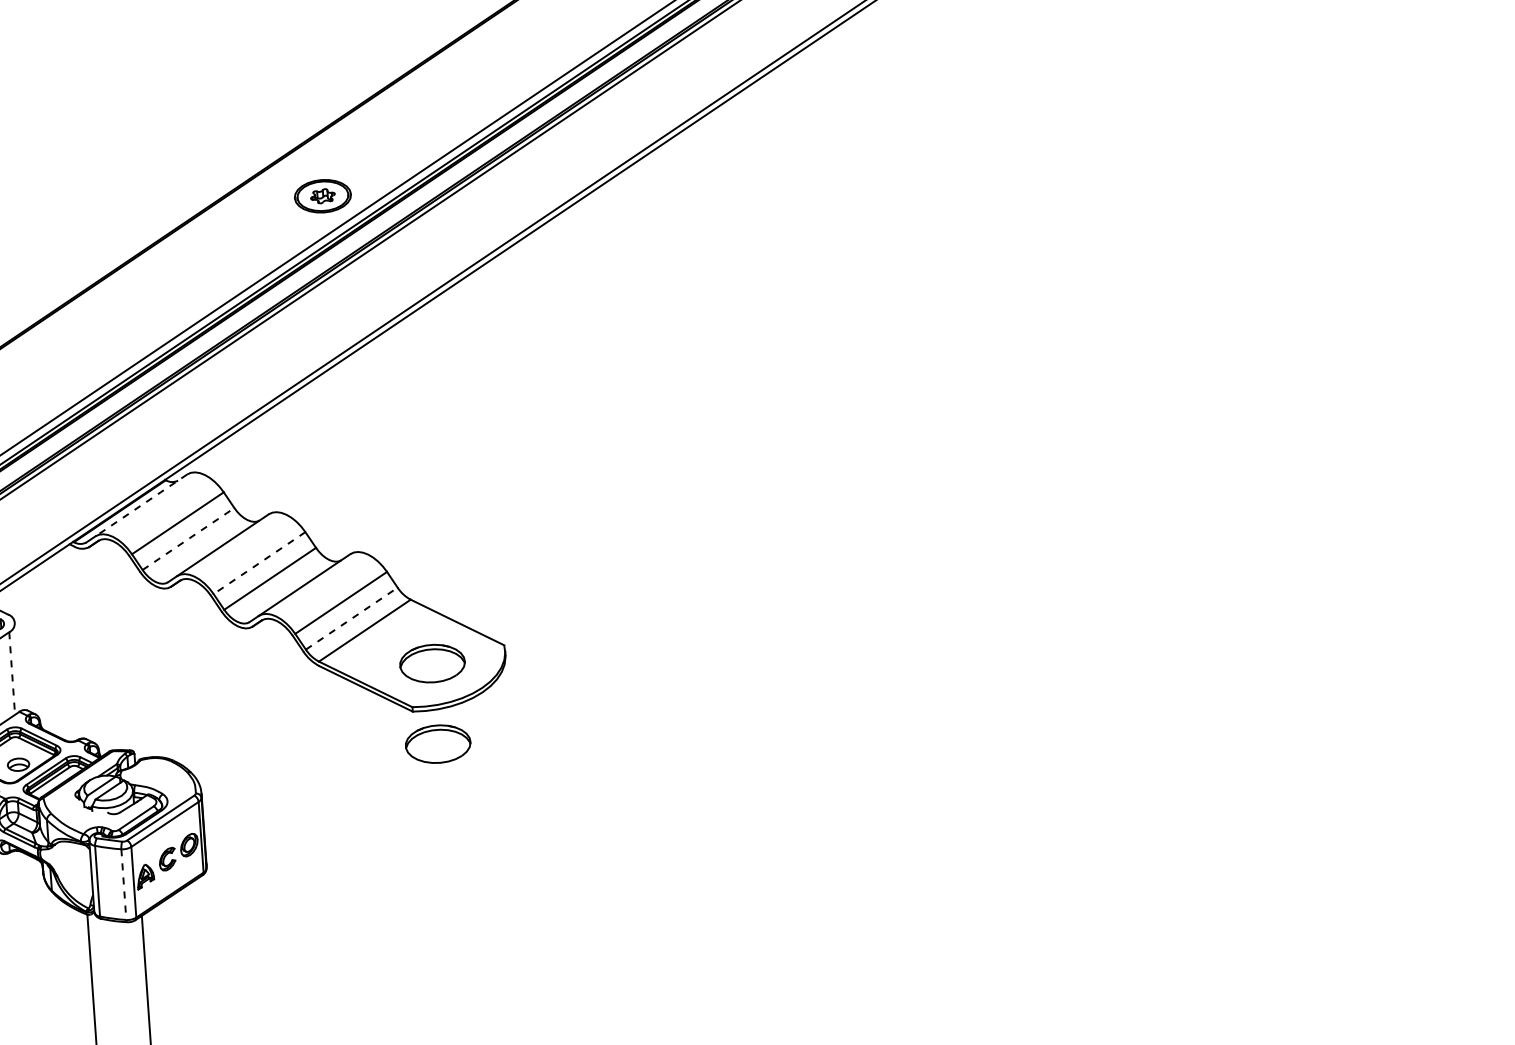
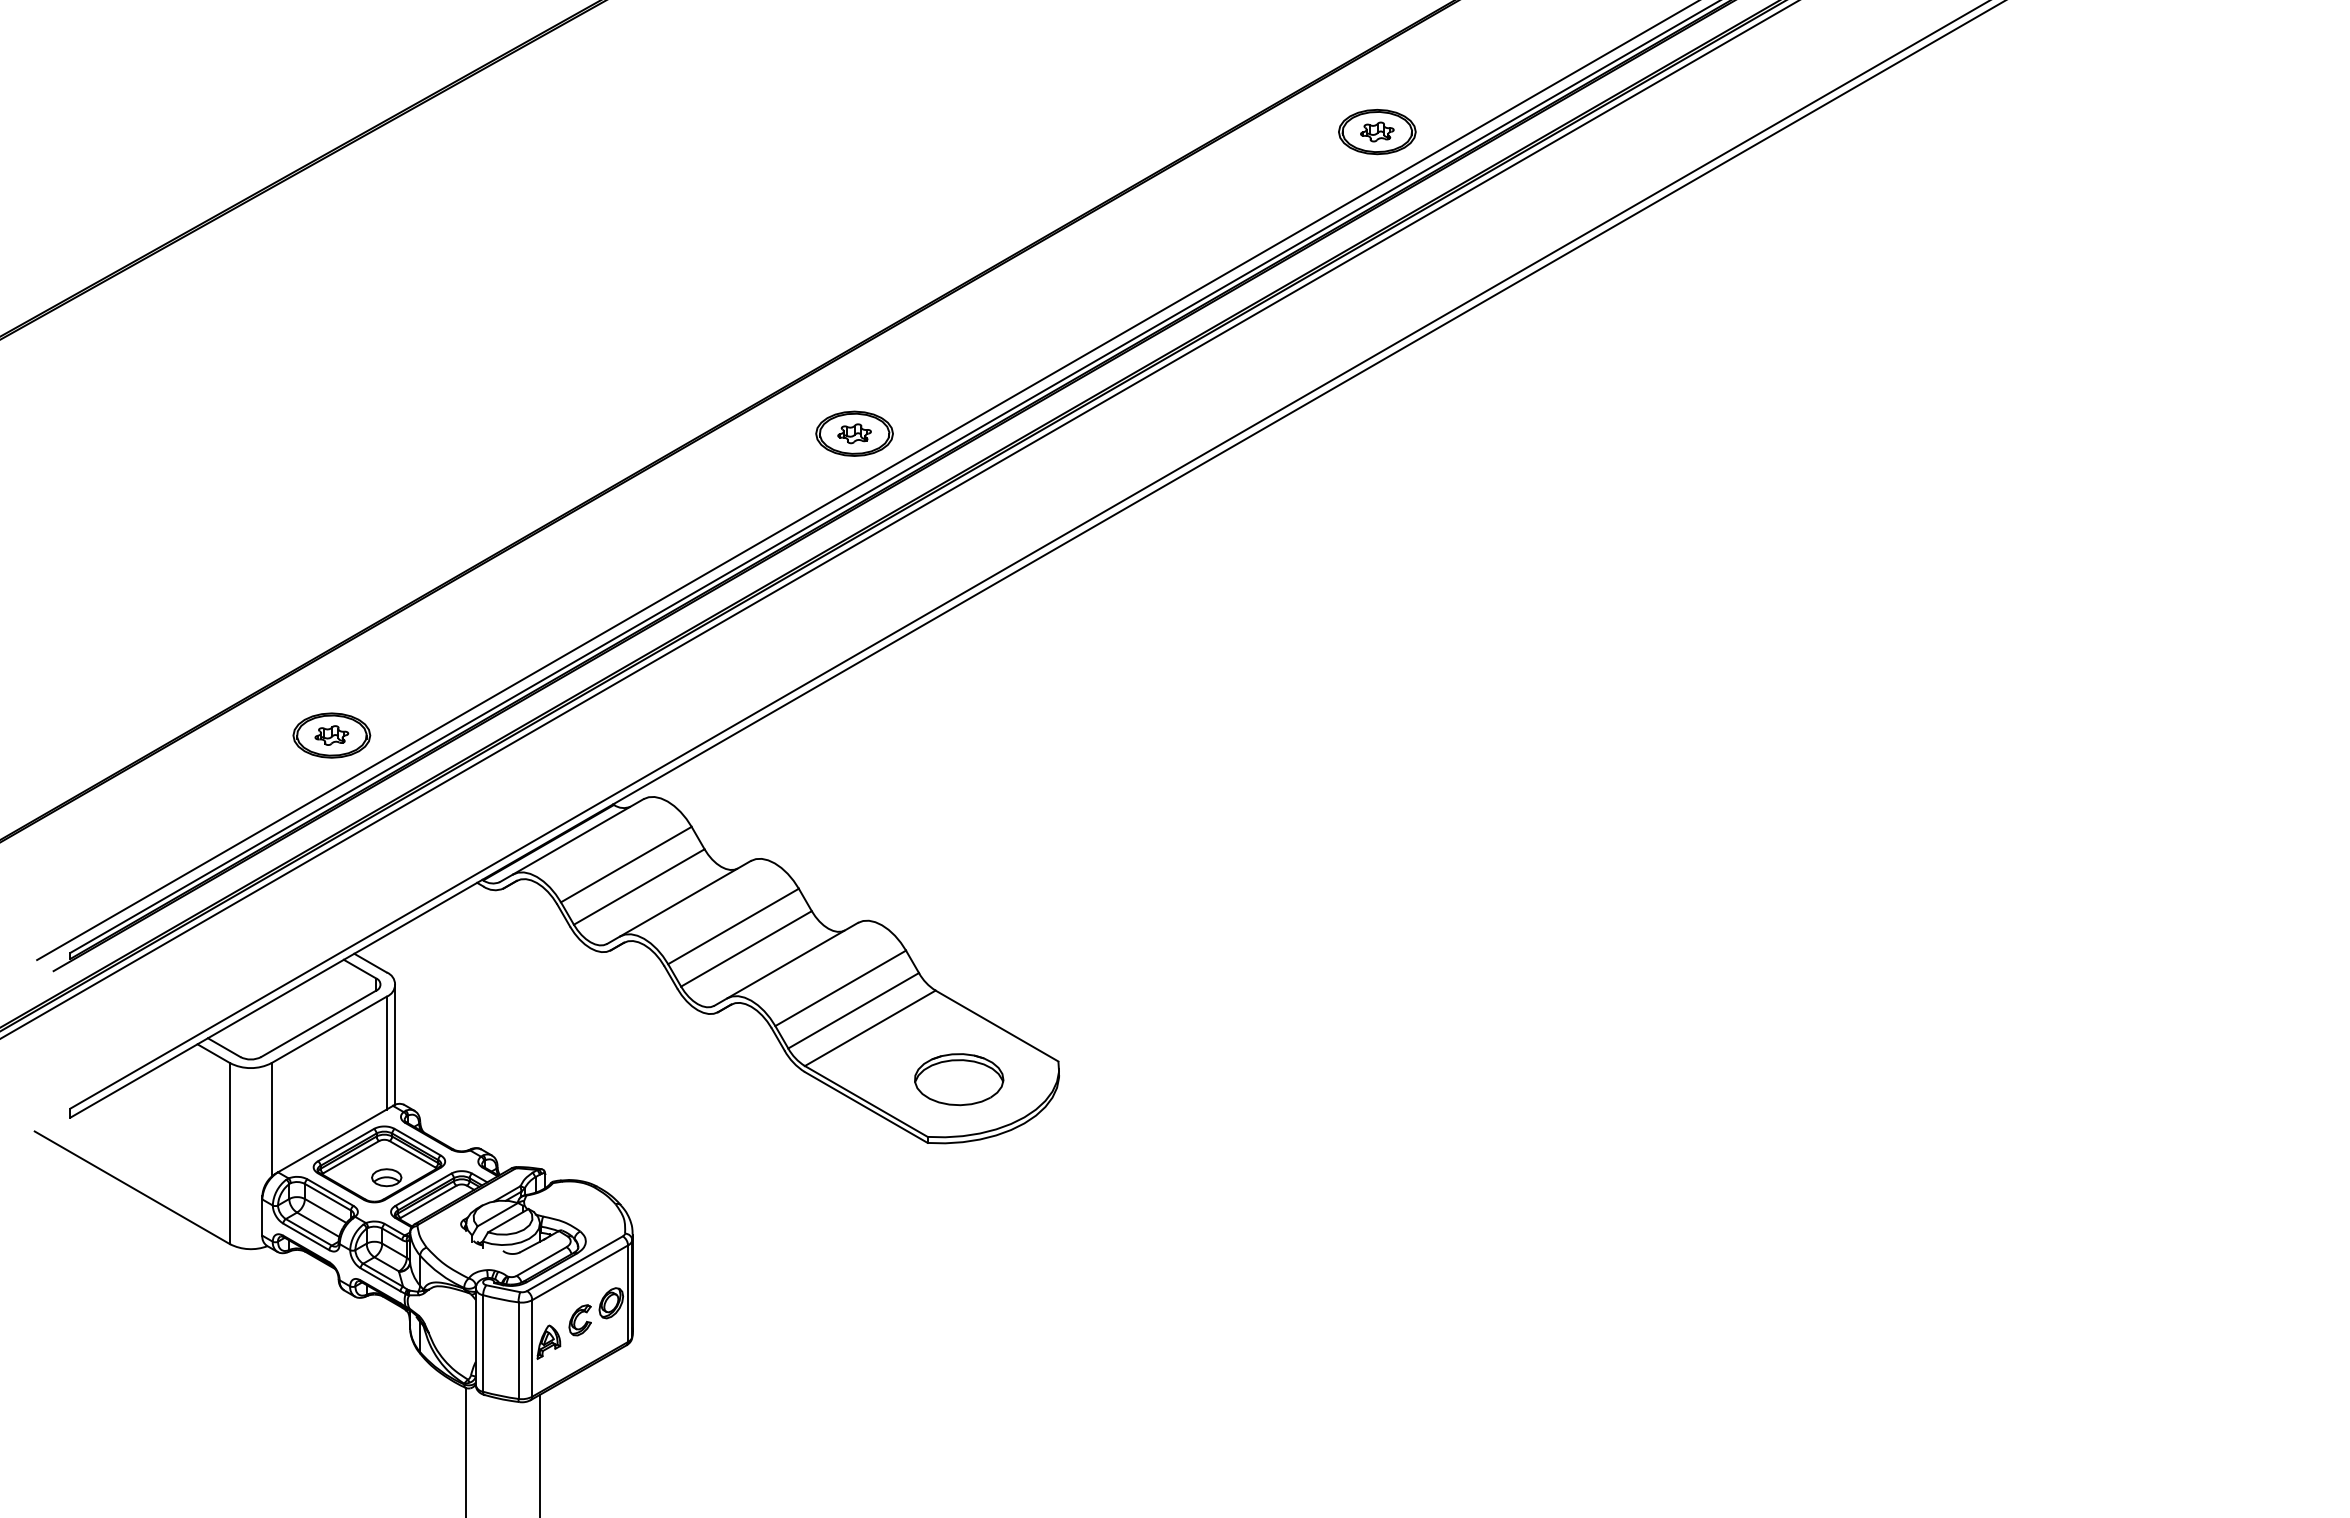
line: (140, 505) -> (577, 837), dashed -> solid
line: (188, 538) -> (639, 886), dashed -> solid
line: (259, 563) -> (733, 926), dashed -> solid
line: (352, 618) -> (854, 1010), dashed -> solid
line: (18, 666) -> (395, 1044), added
line: (12, 673) -> (386, 1053), dashed -> solid
part: (438, 744) -> (959, 1189), removed
line: (123, 885) -> (518, 1351), dashed -> solid

